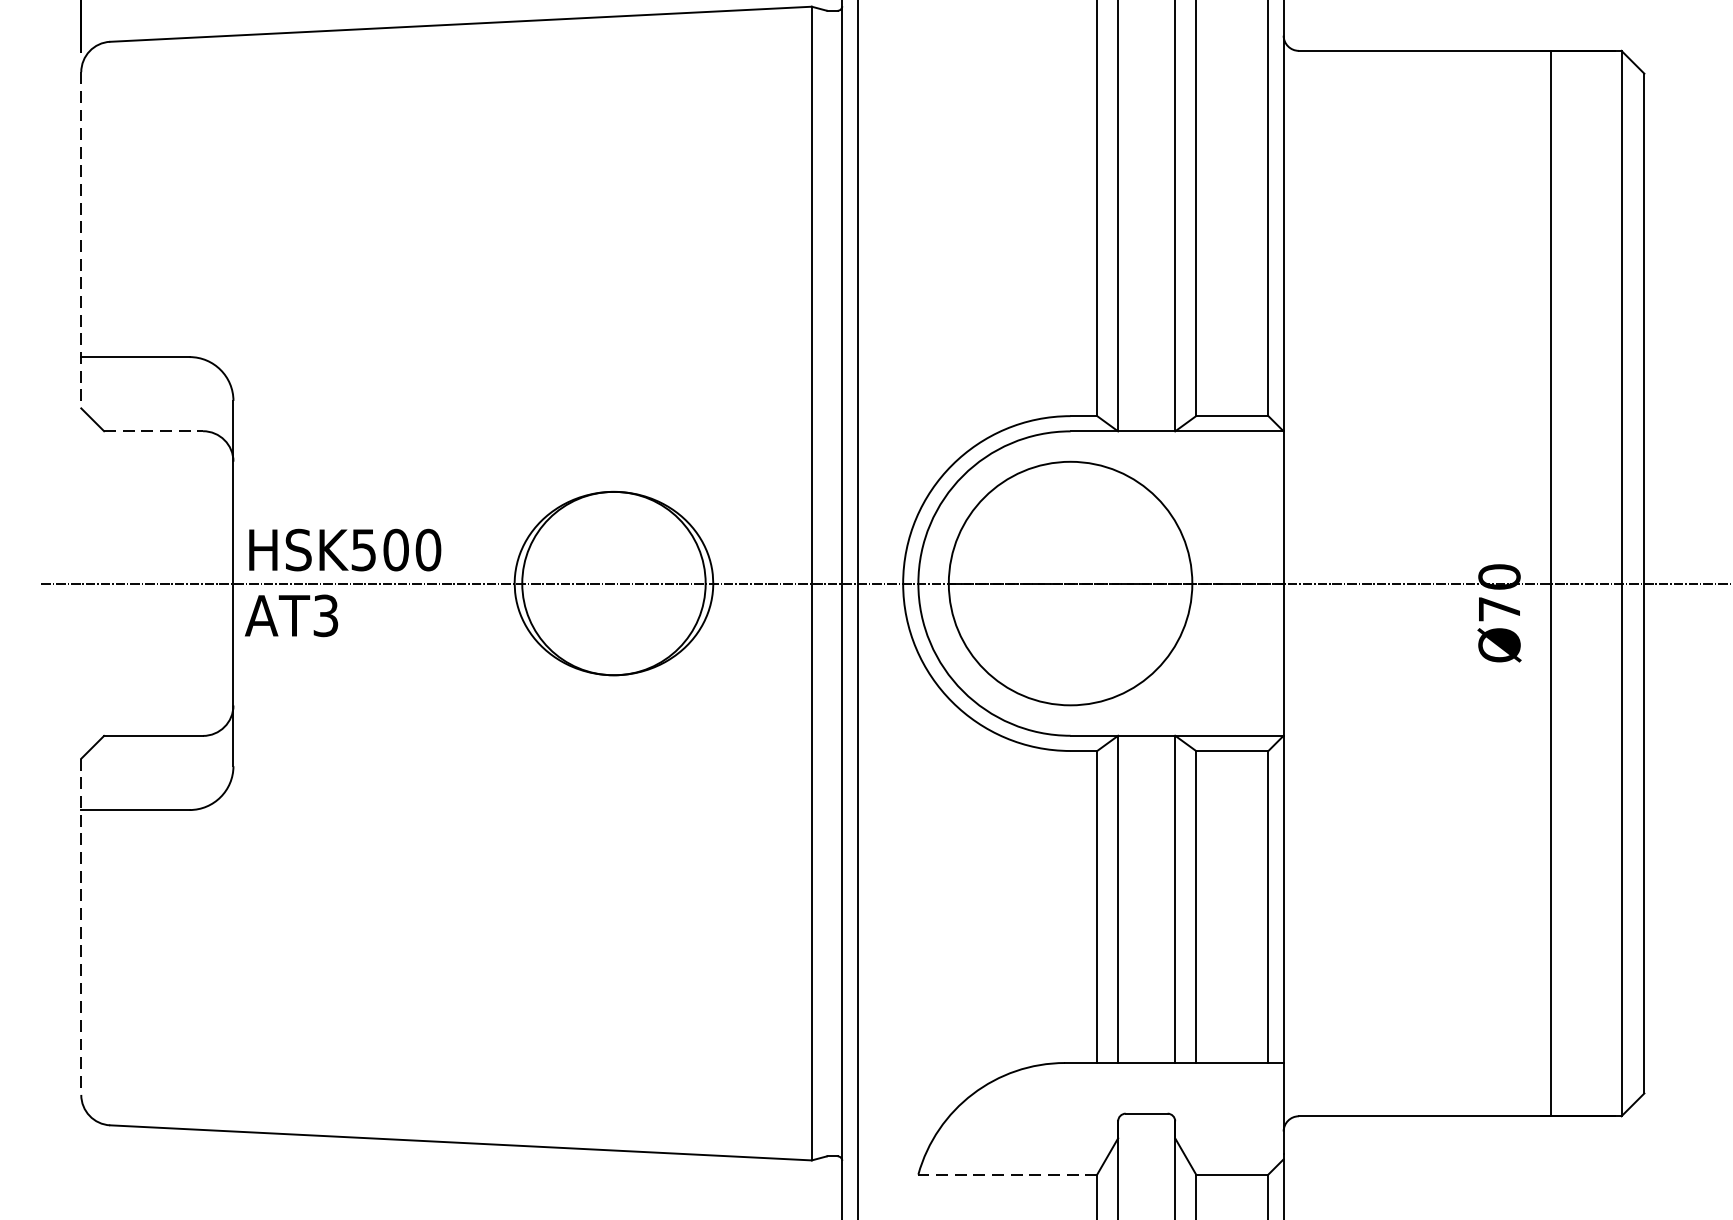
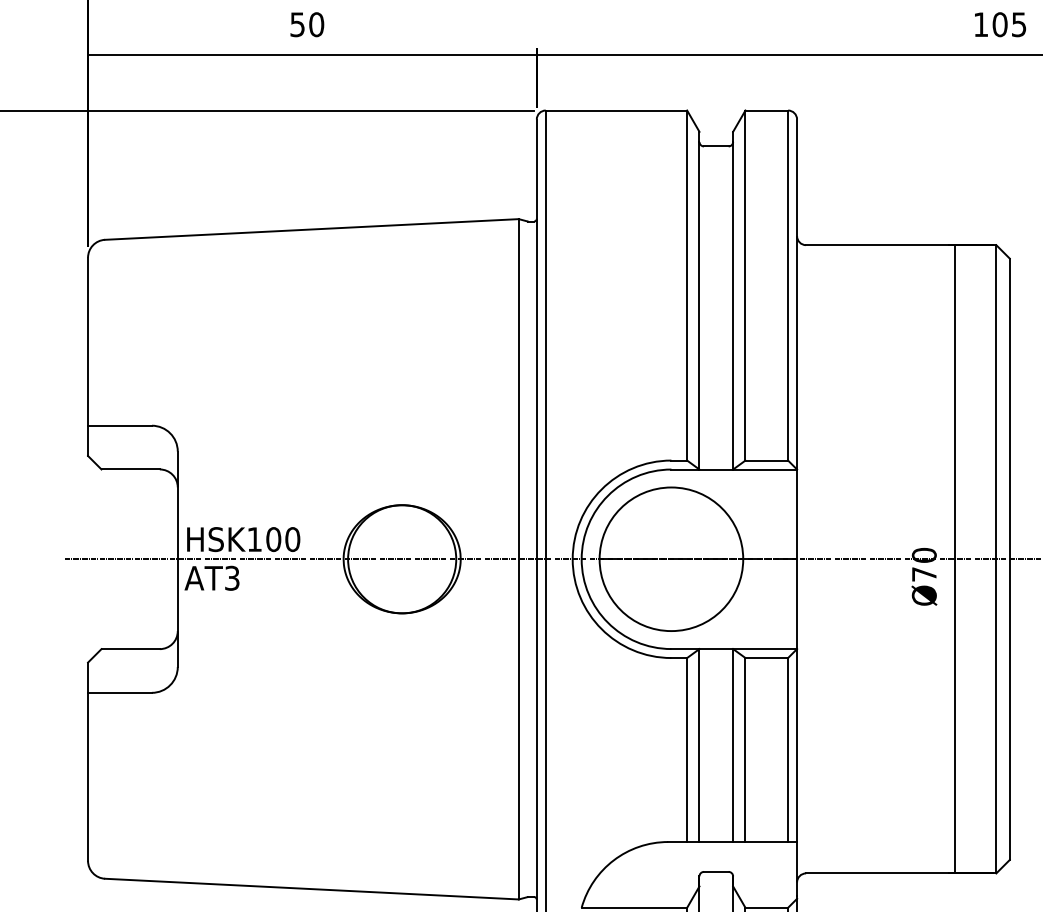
line: (82, 241) -> (88, 357), dashed -> solid
line: (154, 431) -> (131, 469), dashed -> solid
text: (363, 550) -> (254, 539), HSK500 -> HSK100
line: (82, 928) -> (88, 762), dashed -> solid
line: (1007, 1174) -> (634, 907), dashed -> solid

